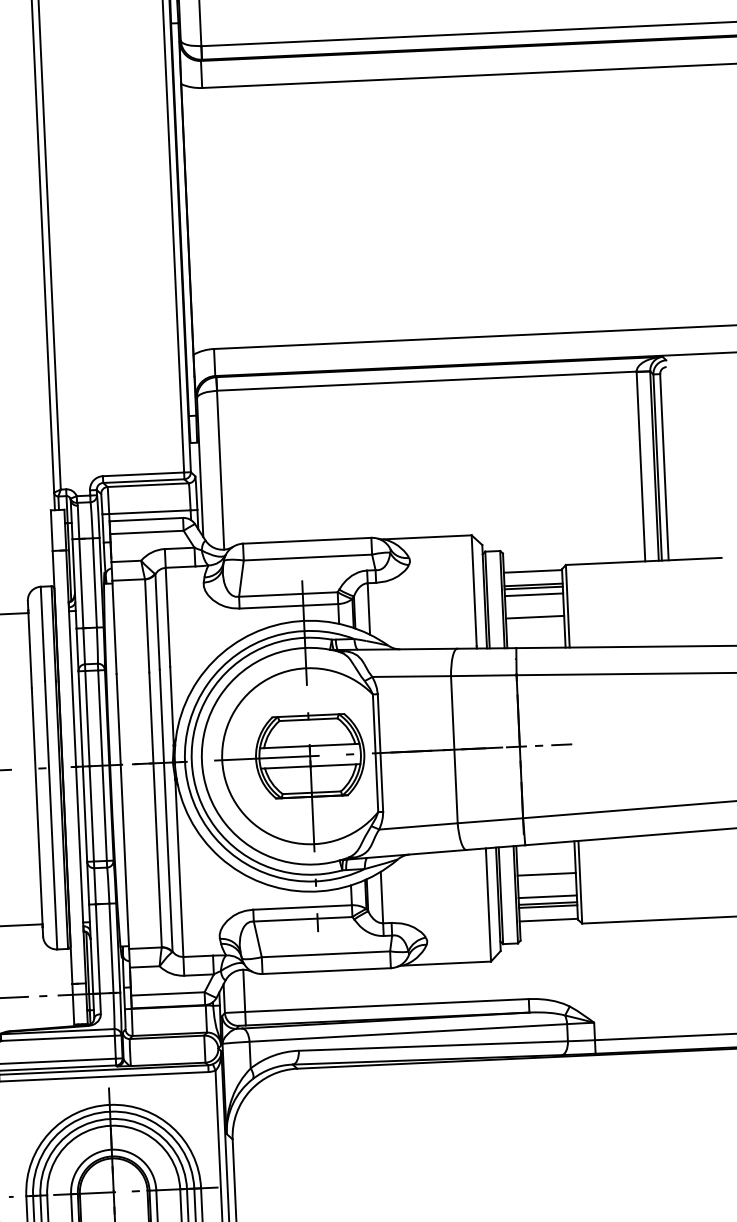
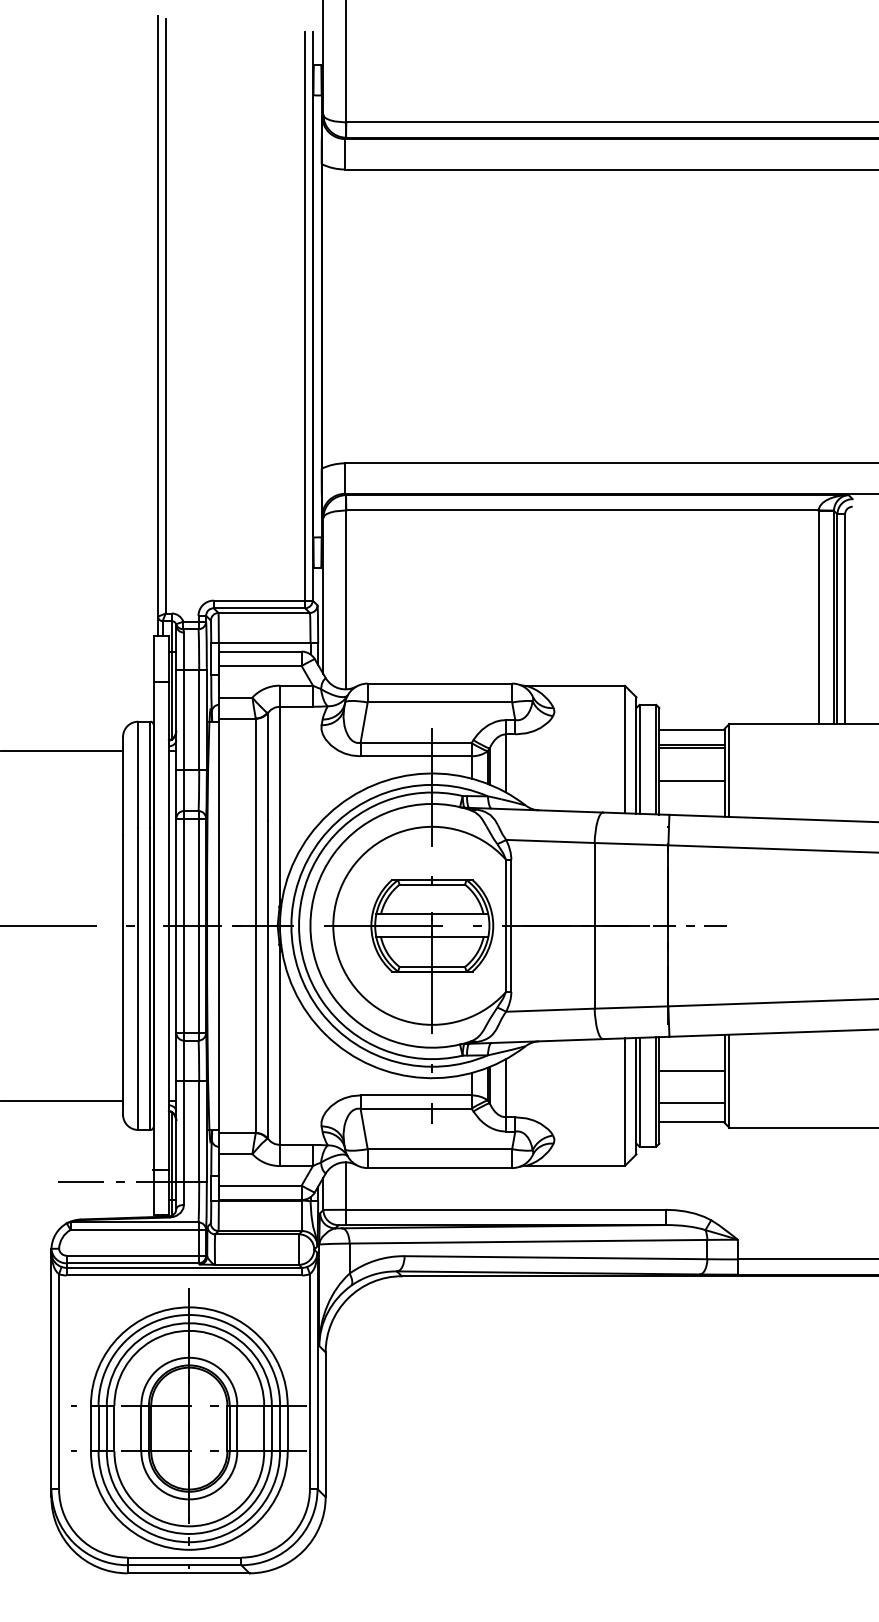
line: (533, 594) -> (691, 755), removed
line: (547, 896) -> (691, 1095), removed
line: (547, 906) -> (691, 1106), removed

